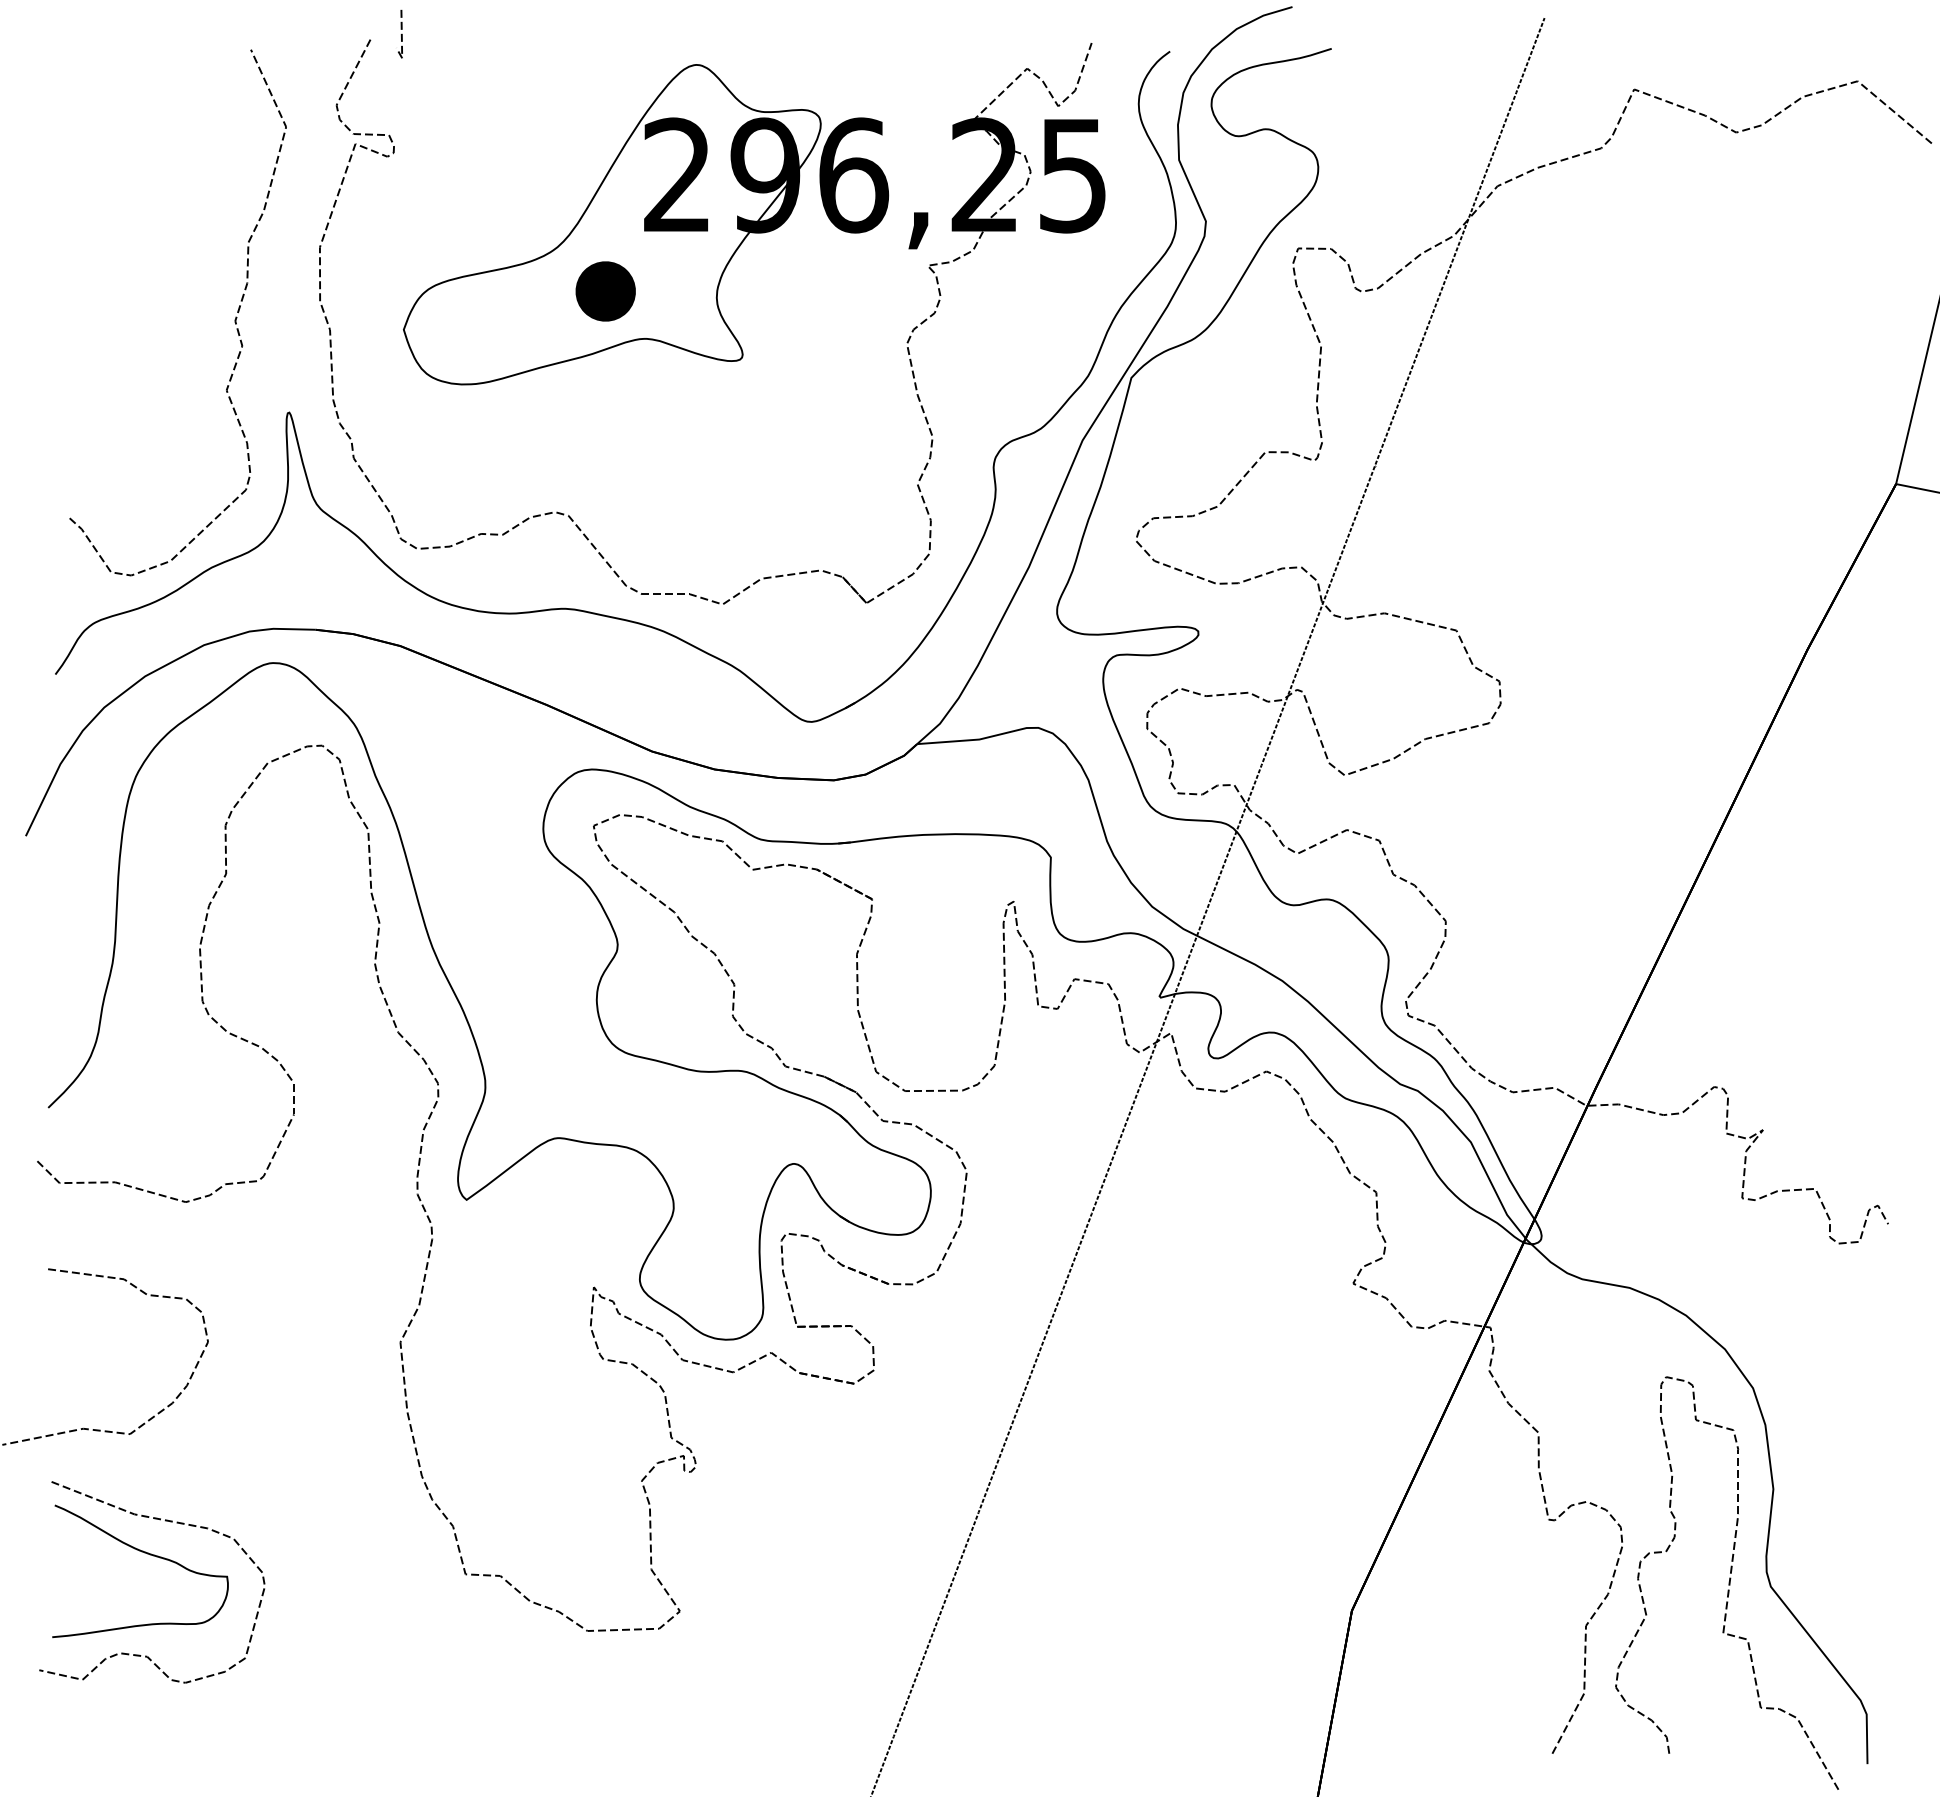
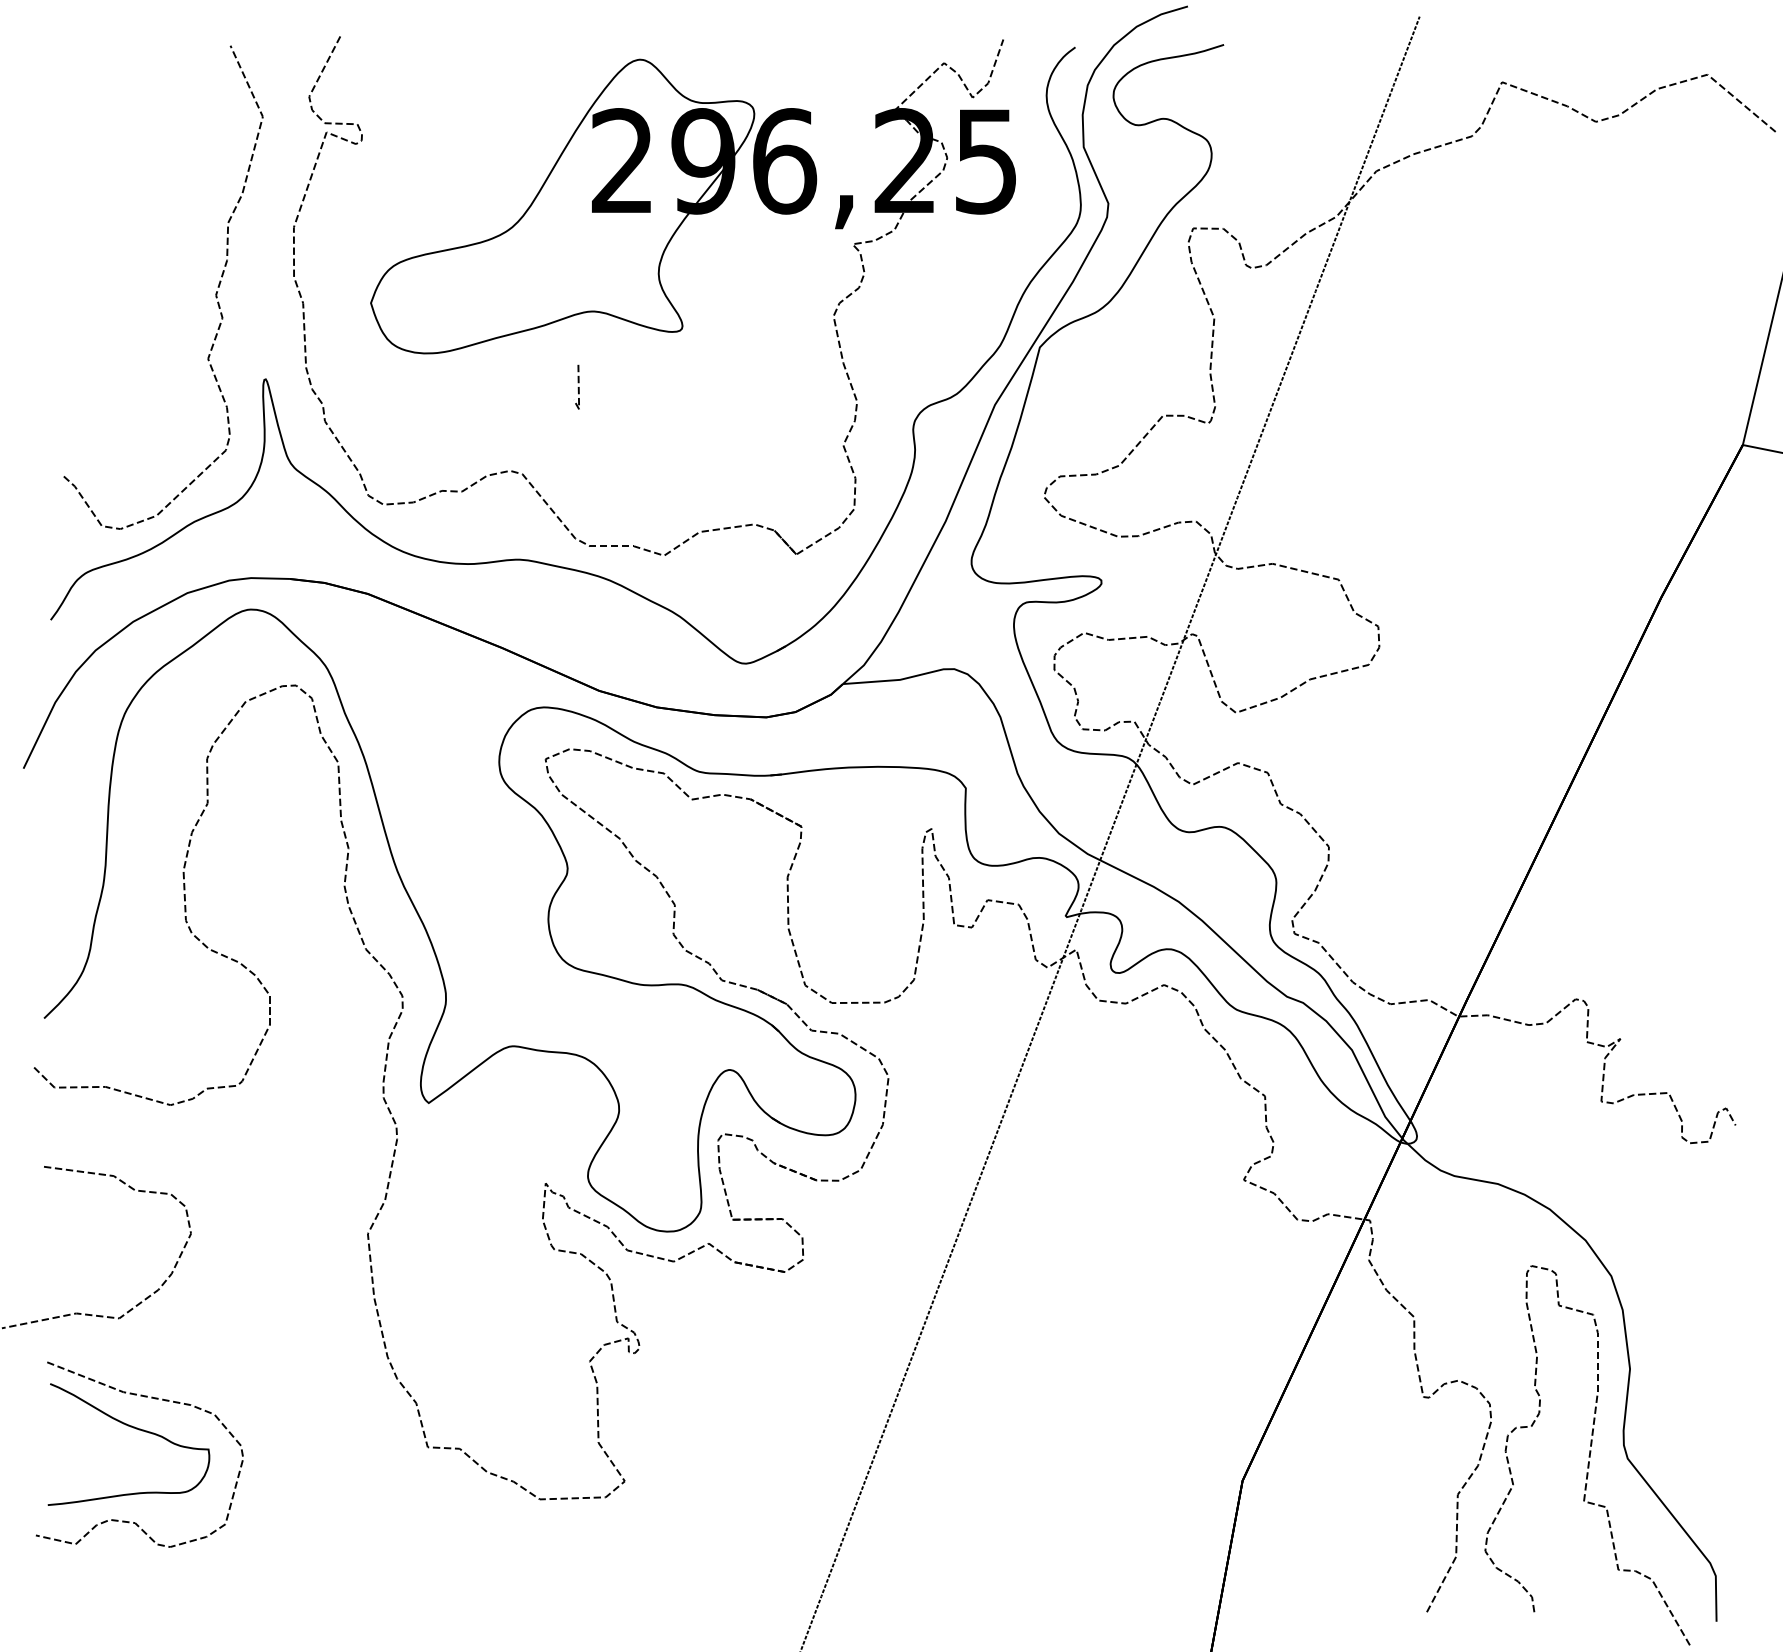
line: (400, 34) -> (577, 387), moved
part: (605, 291) -> (556, 267), removed

